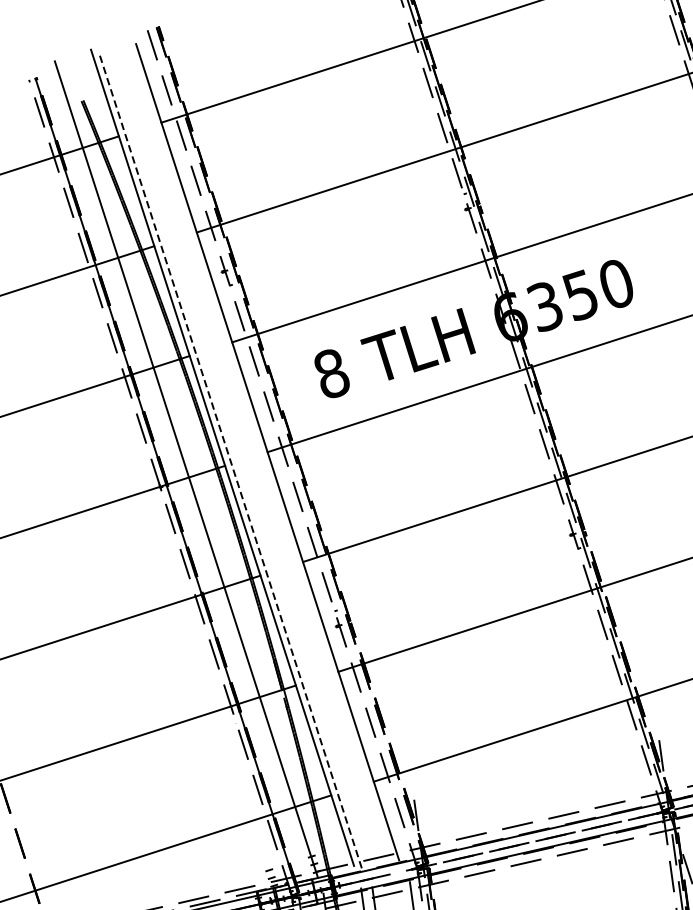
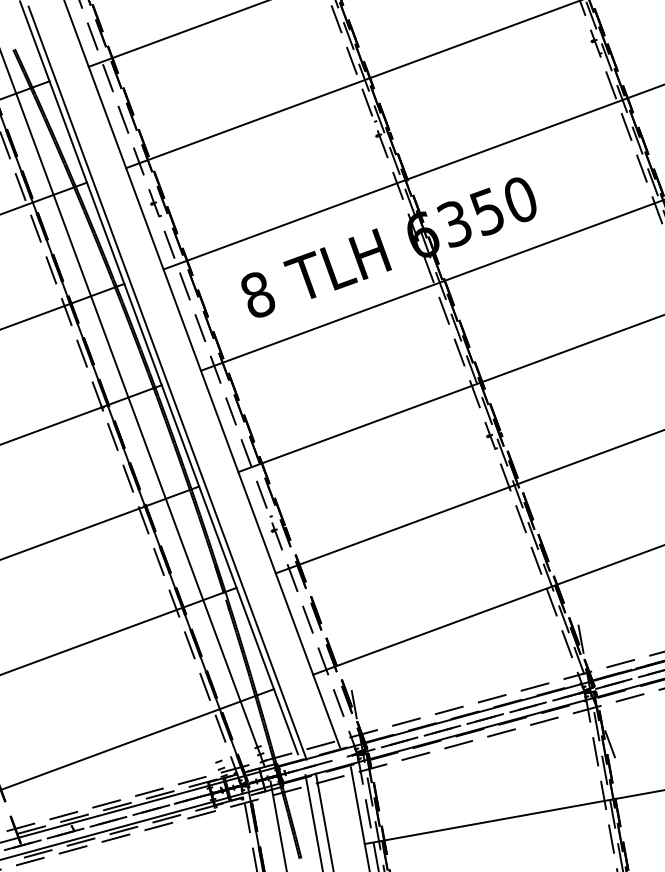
line: (231, 464) -> (167, 383), dashed -> solid

